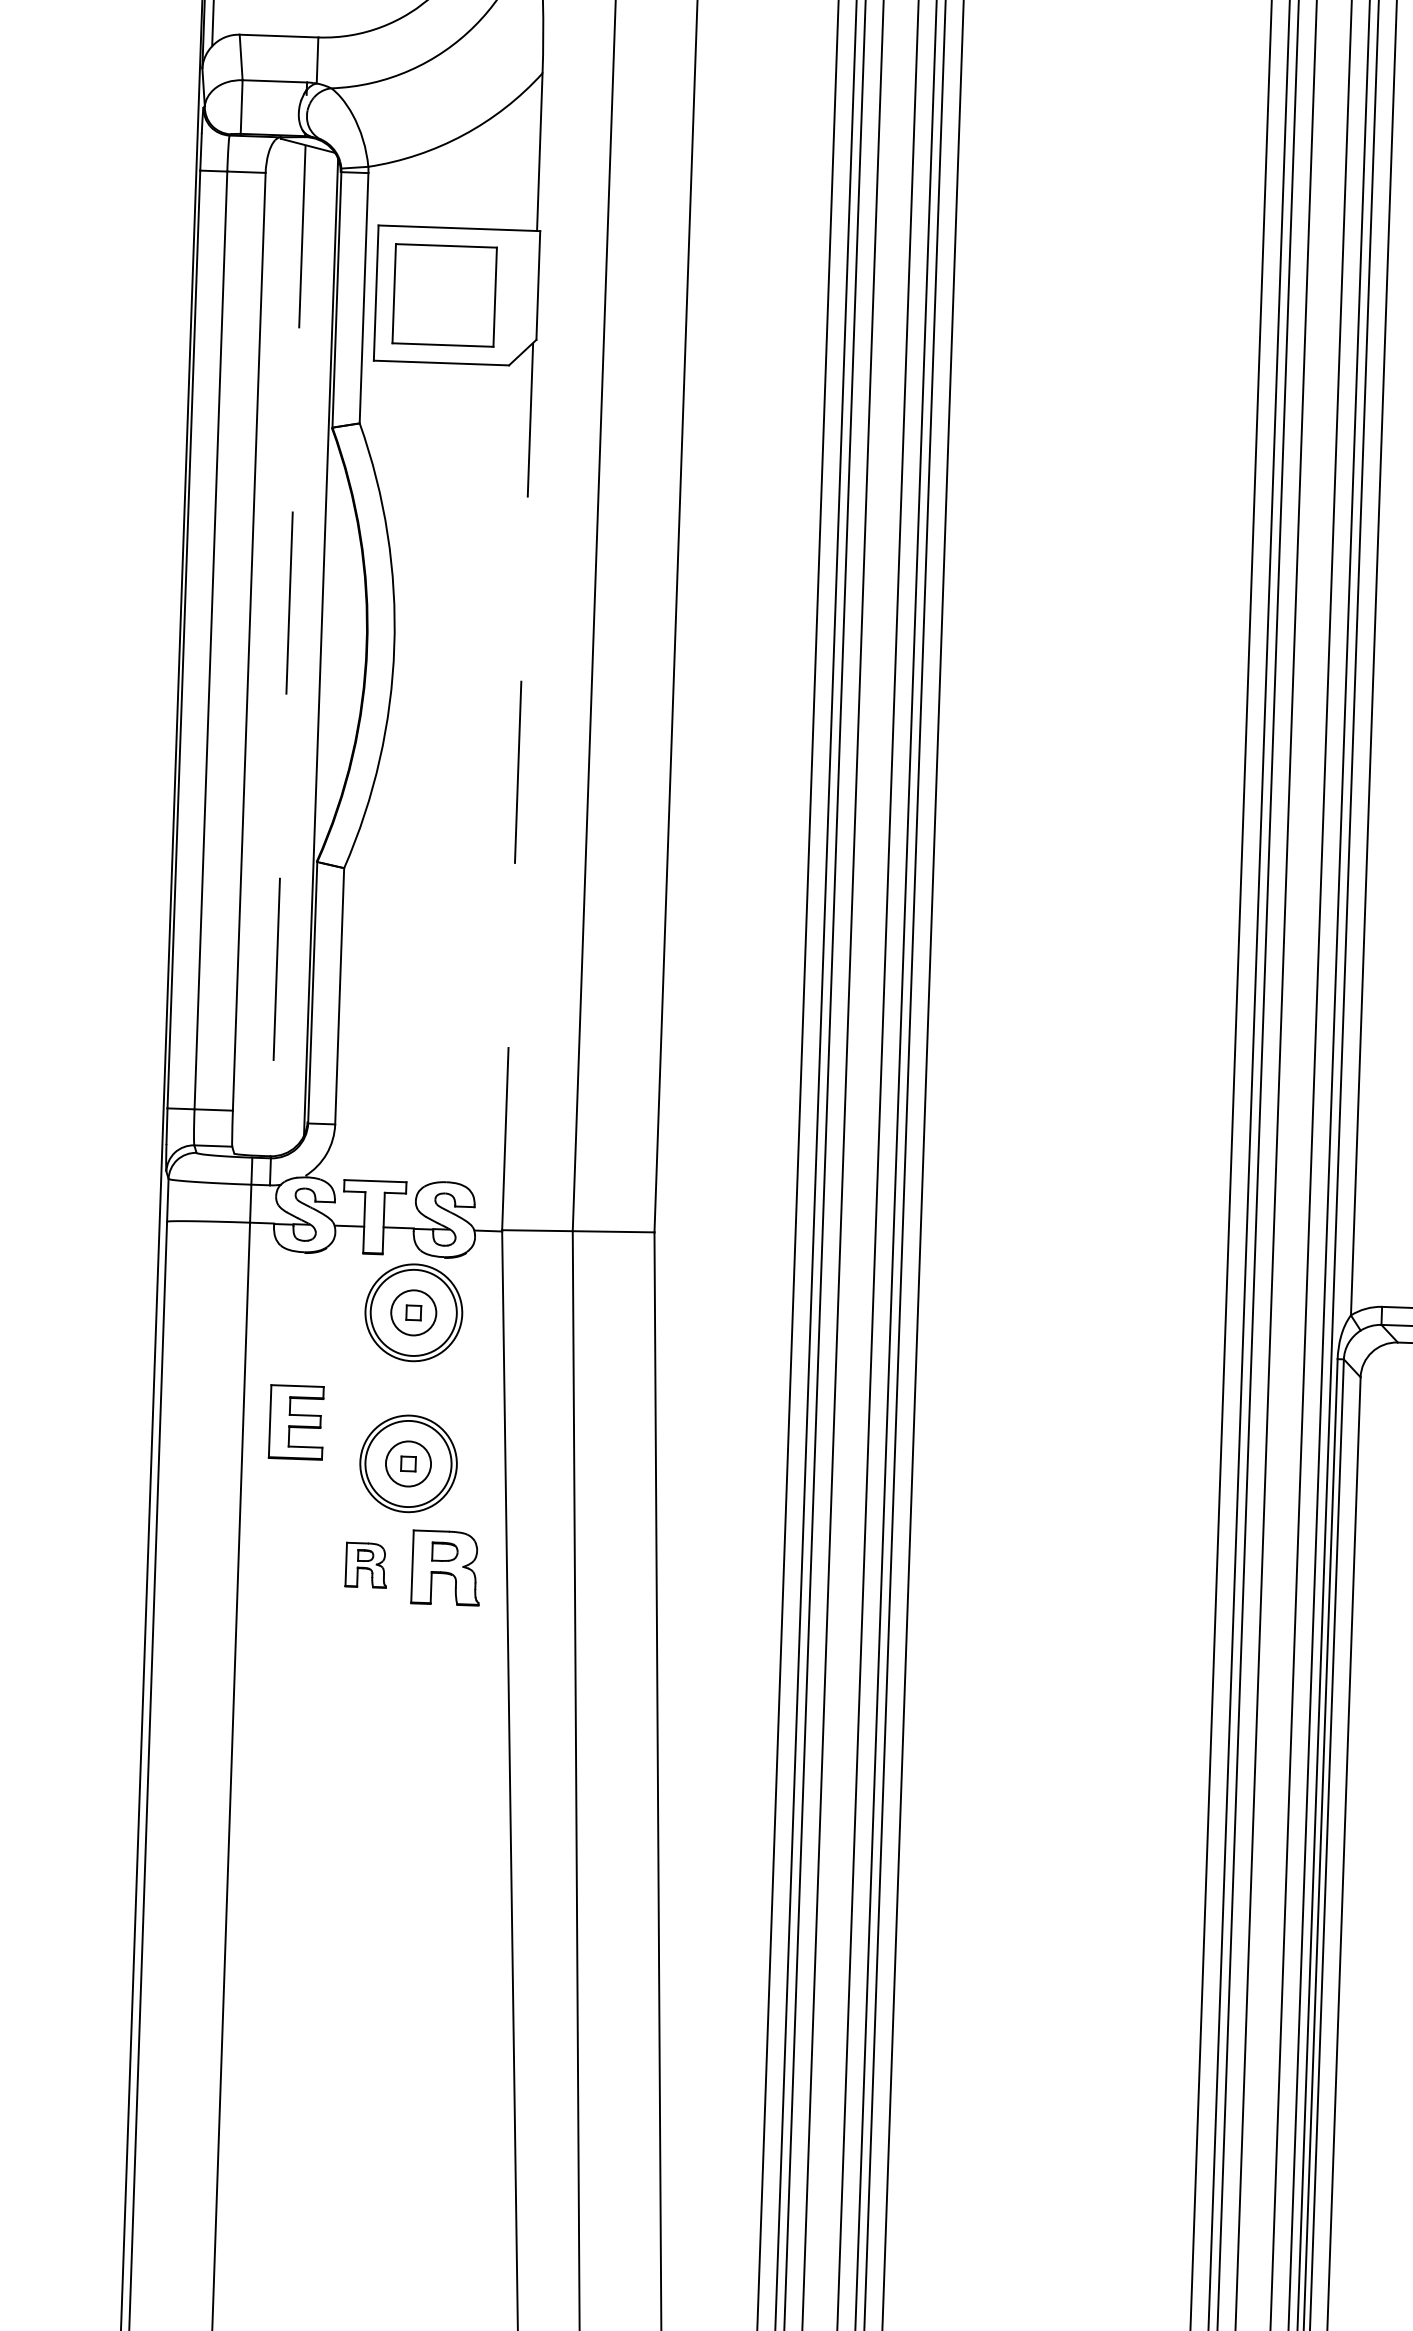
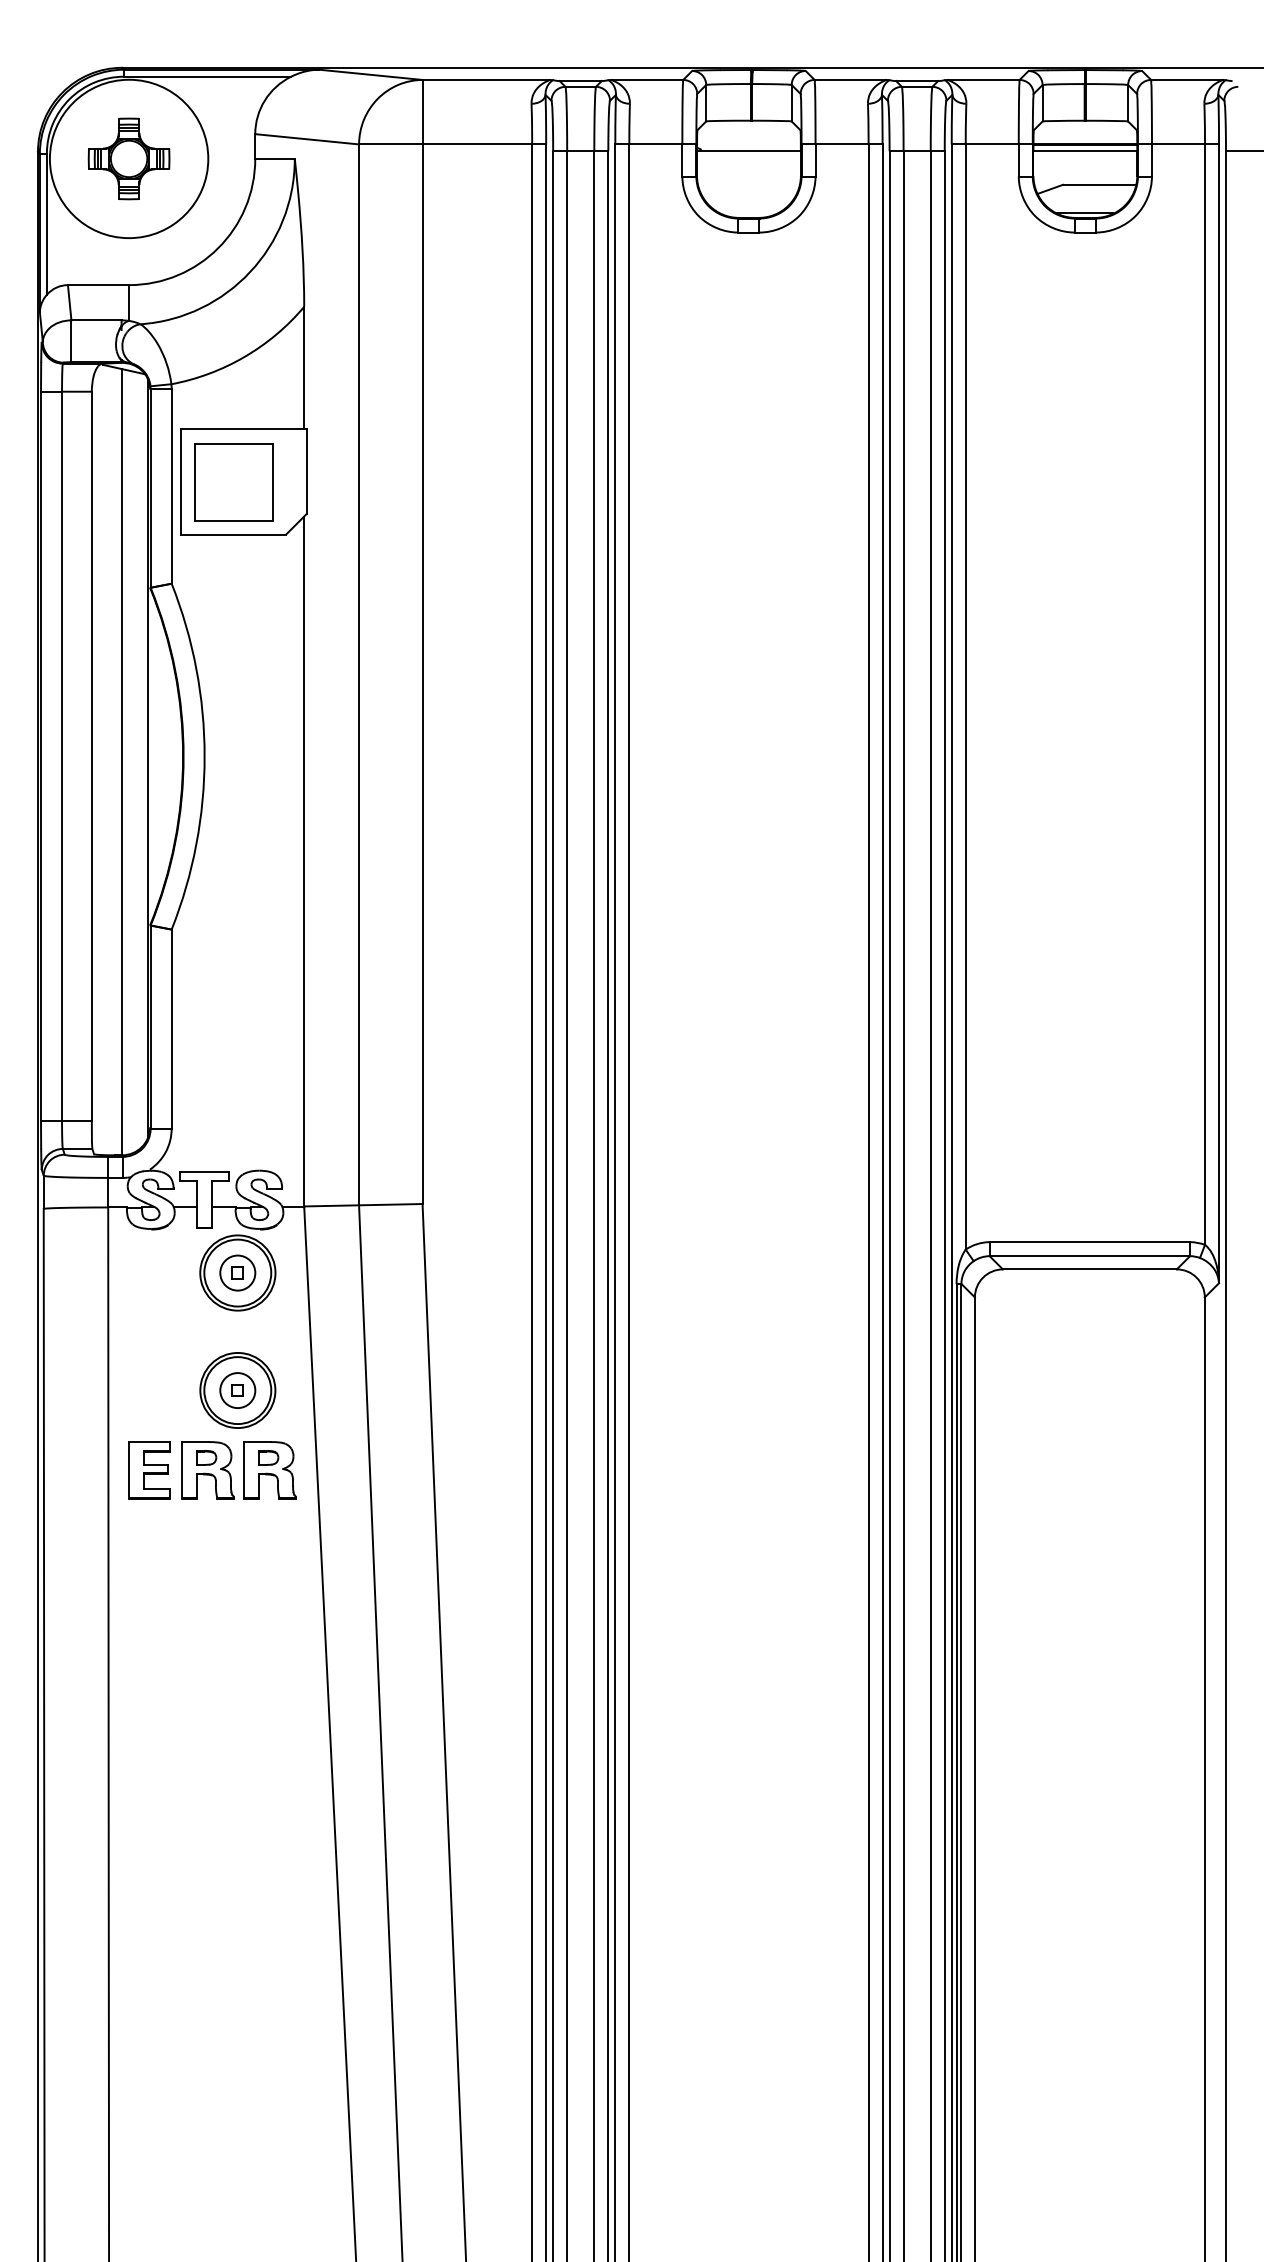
line: (288, 651) -> (122, 762), dashed -> solid
line: (518, 786) -> (304, 861), dashed -> solid
part: (296, 1422) -> (149, 1470), moved
part: (365, 1565) -> (207, 1470), size x1.67

